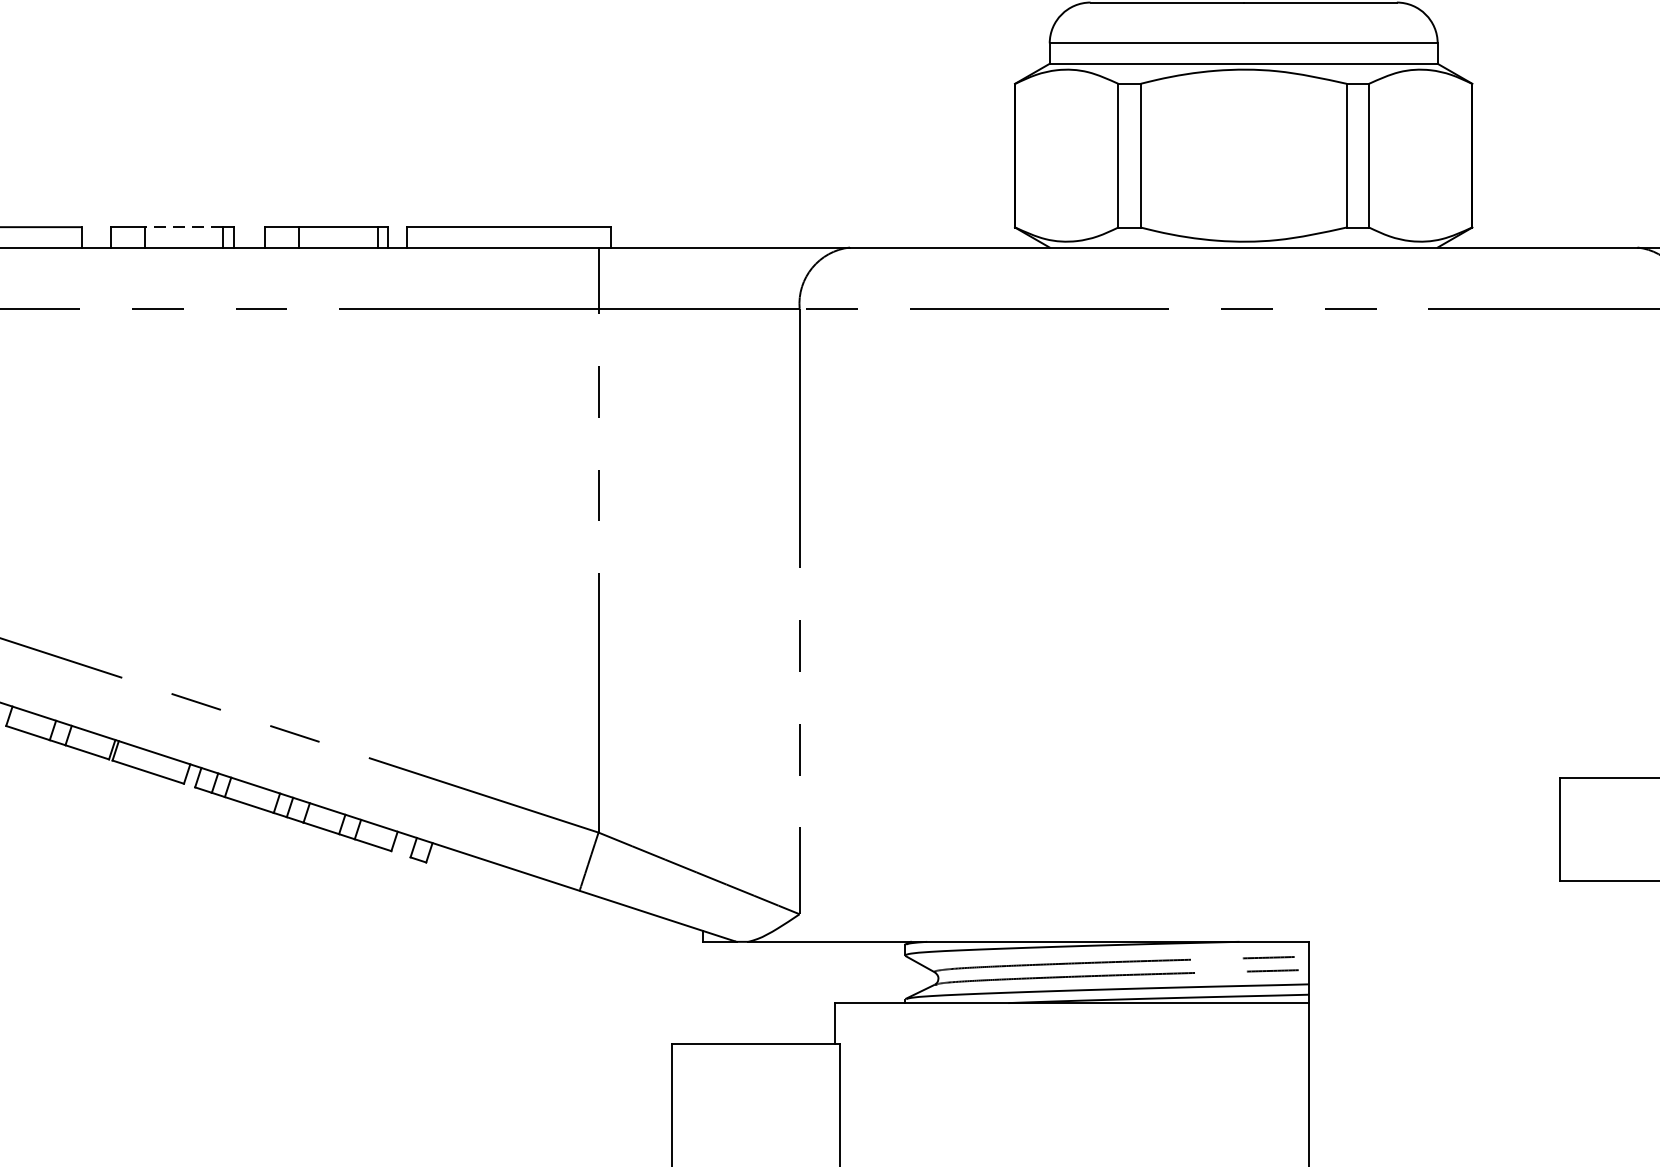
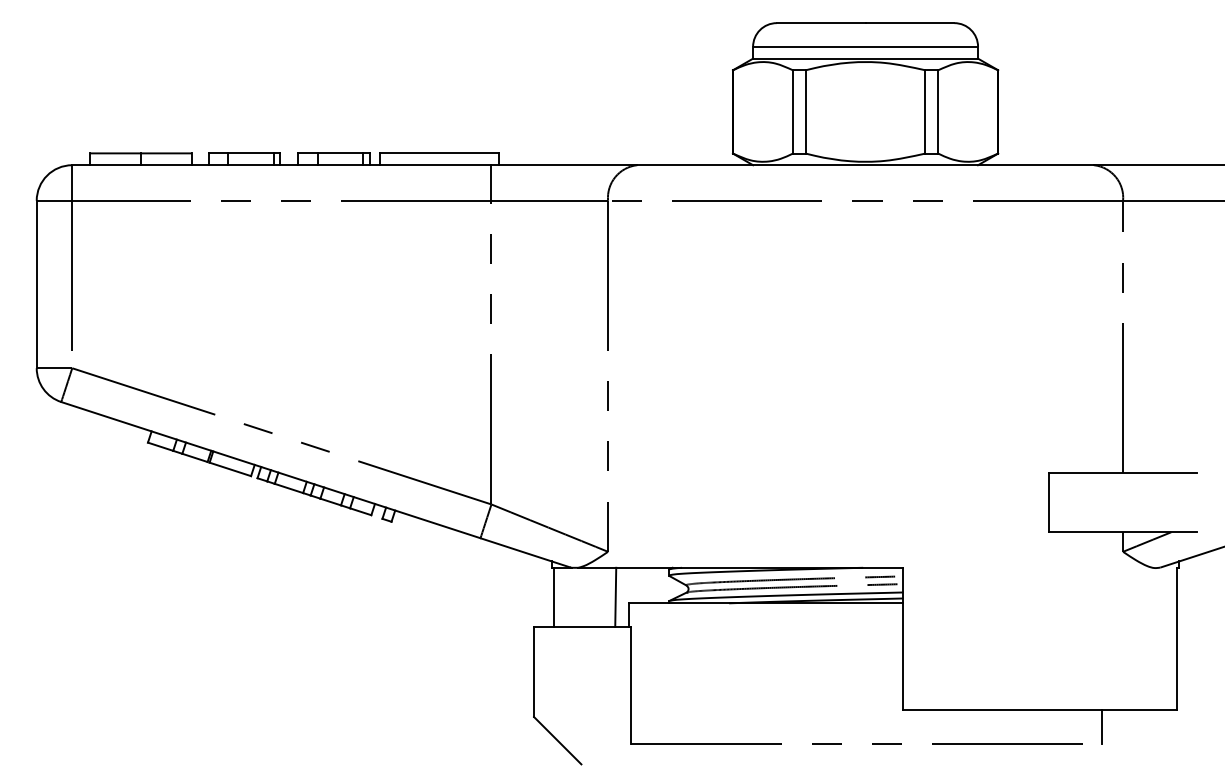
line: (184, 227) -> (251, 153), dashed -> solid
line: (707, 993) -> (554, 597), added
line: (812, 993) -> (615, 597), added

